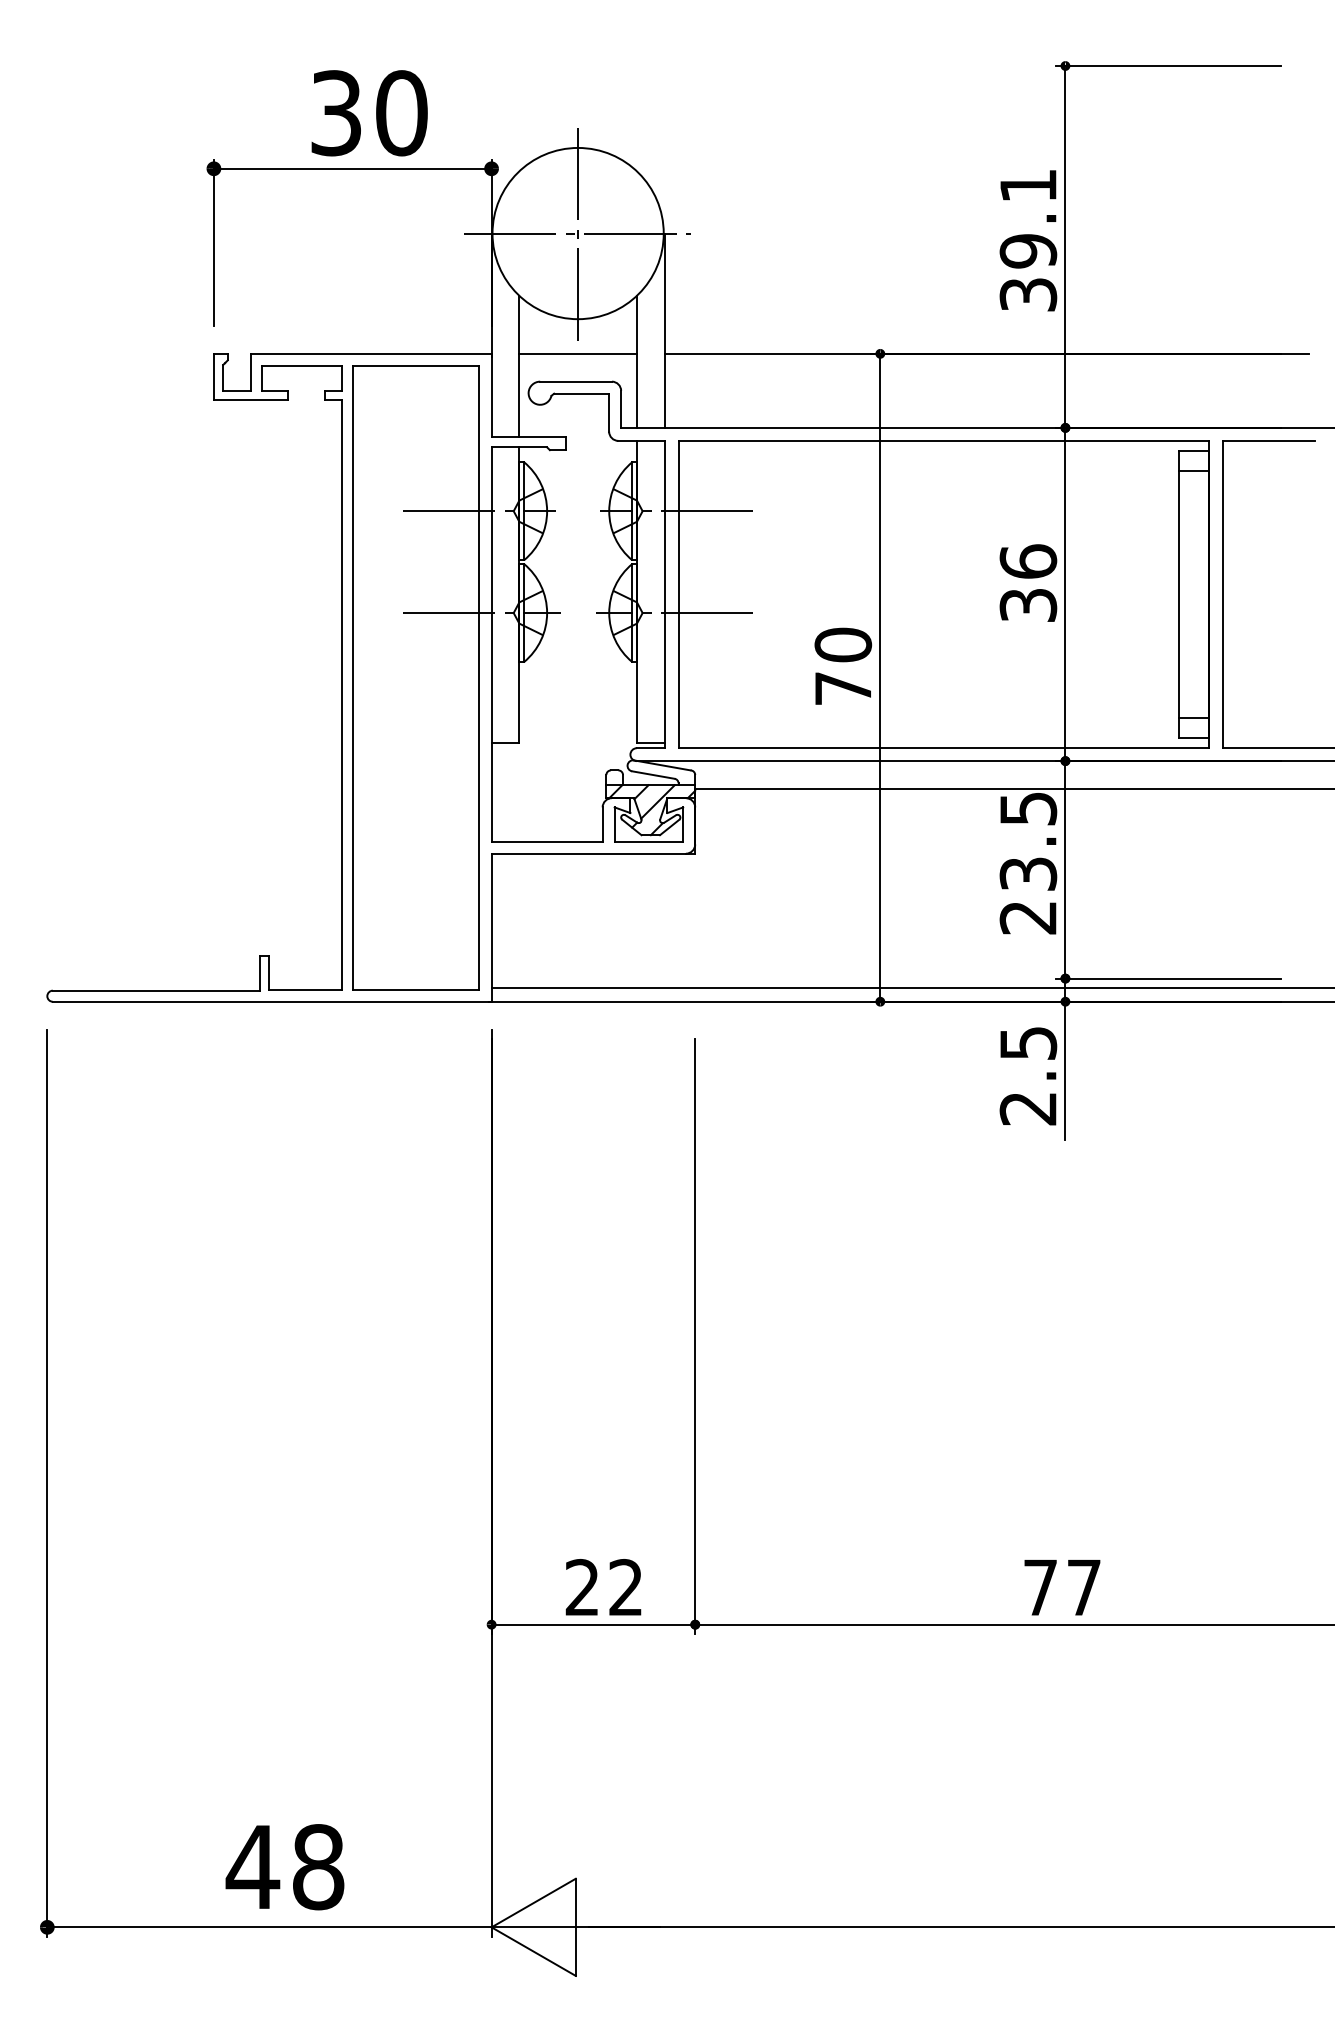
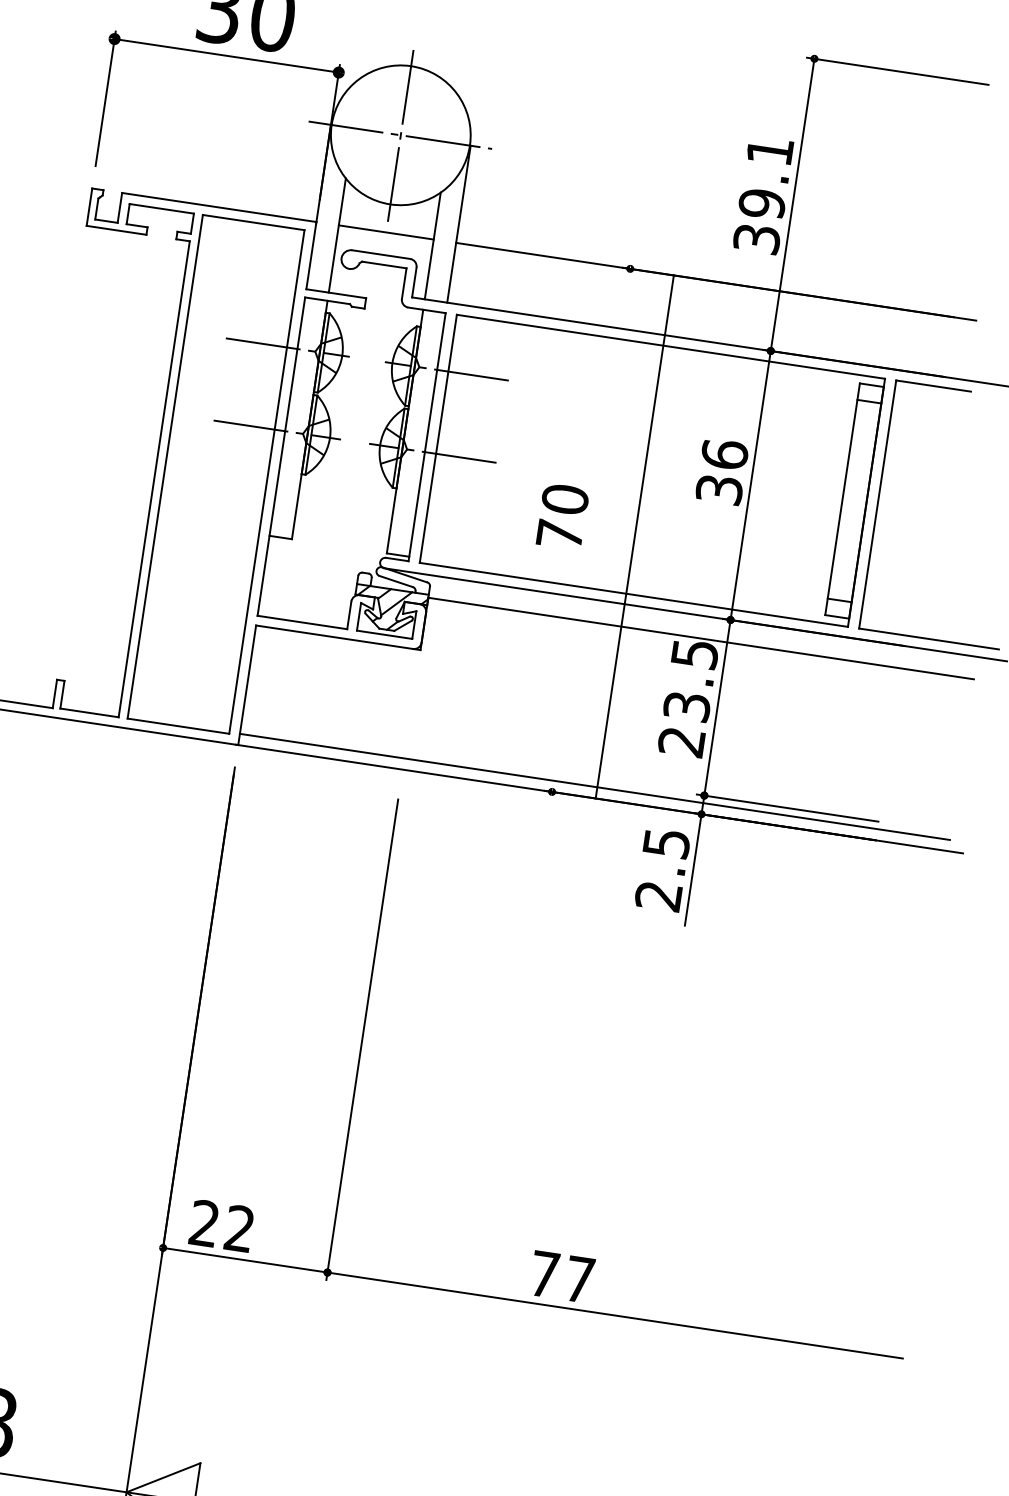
line: (880, 677) -> (634, 536), moved
text: (603, 1587) -> (221, 1226), moved
text: (1062, 1587) -> (562, 1276), moved

